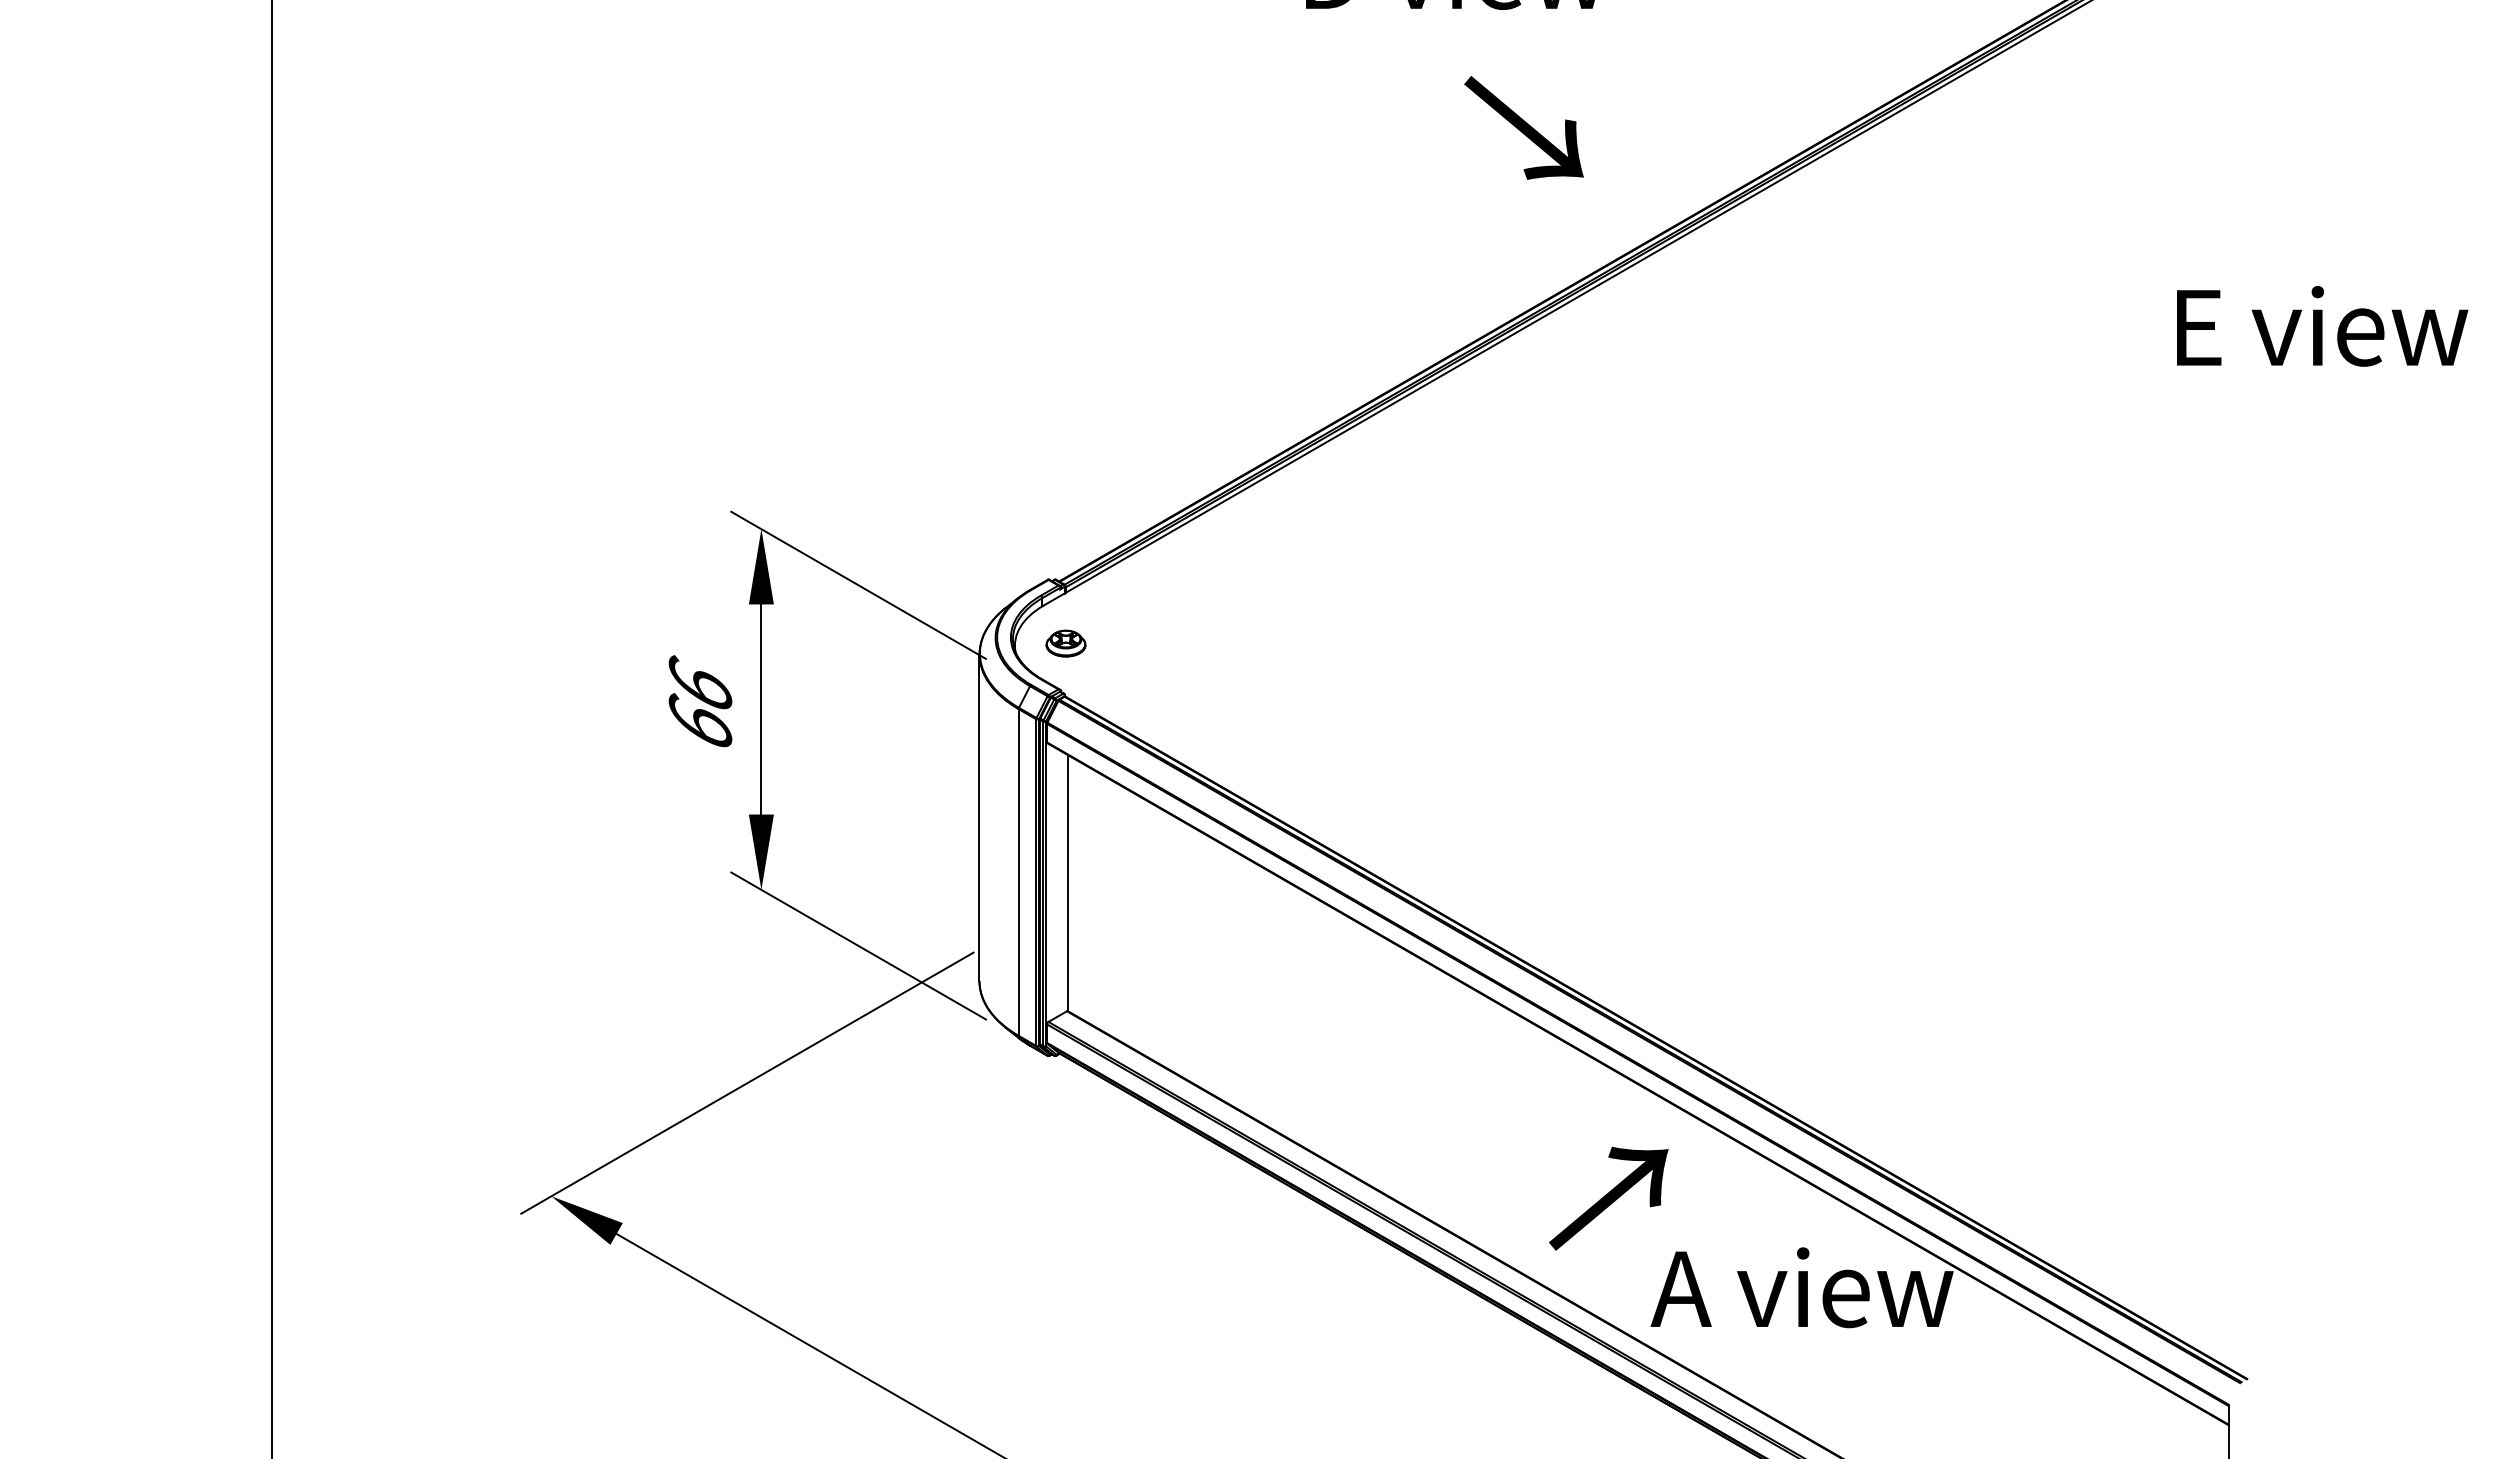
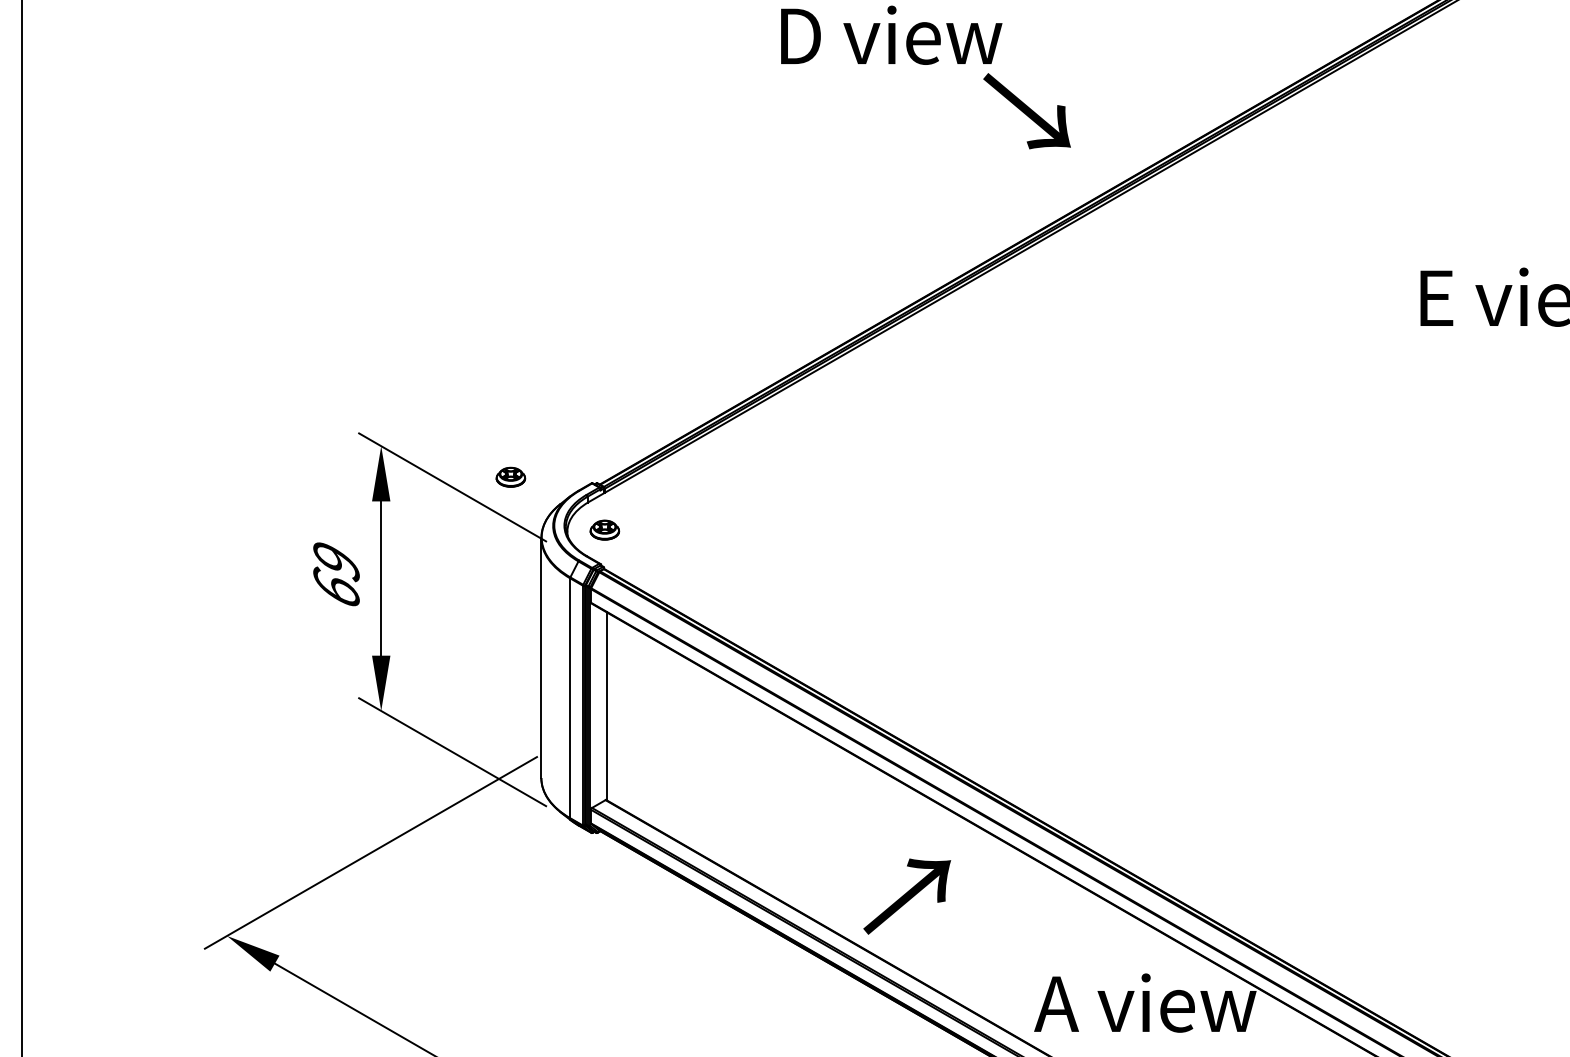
text: (1523, 127) -> (1026, 110), moved
part: (937, 571) -> (510, 477), added
text: (700, 684) -> (336, 560), 66 -> 69
text: (1608, 1198) -> (906, 896), moved

